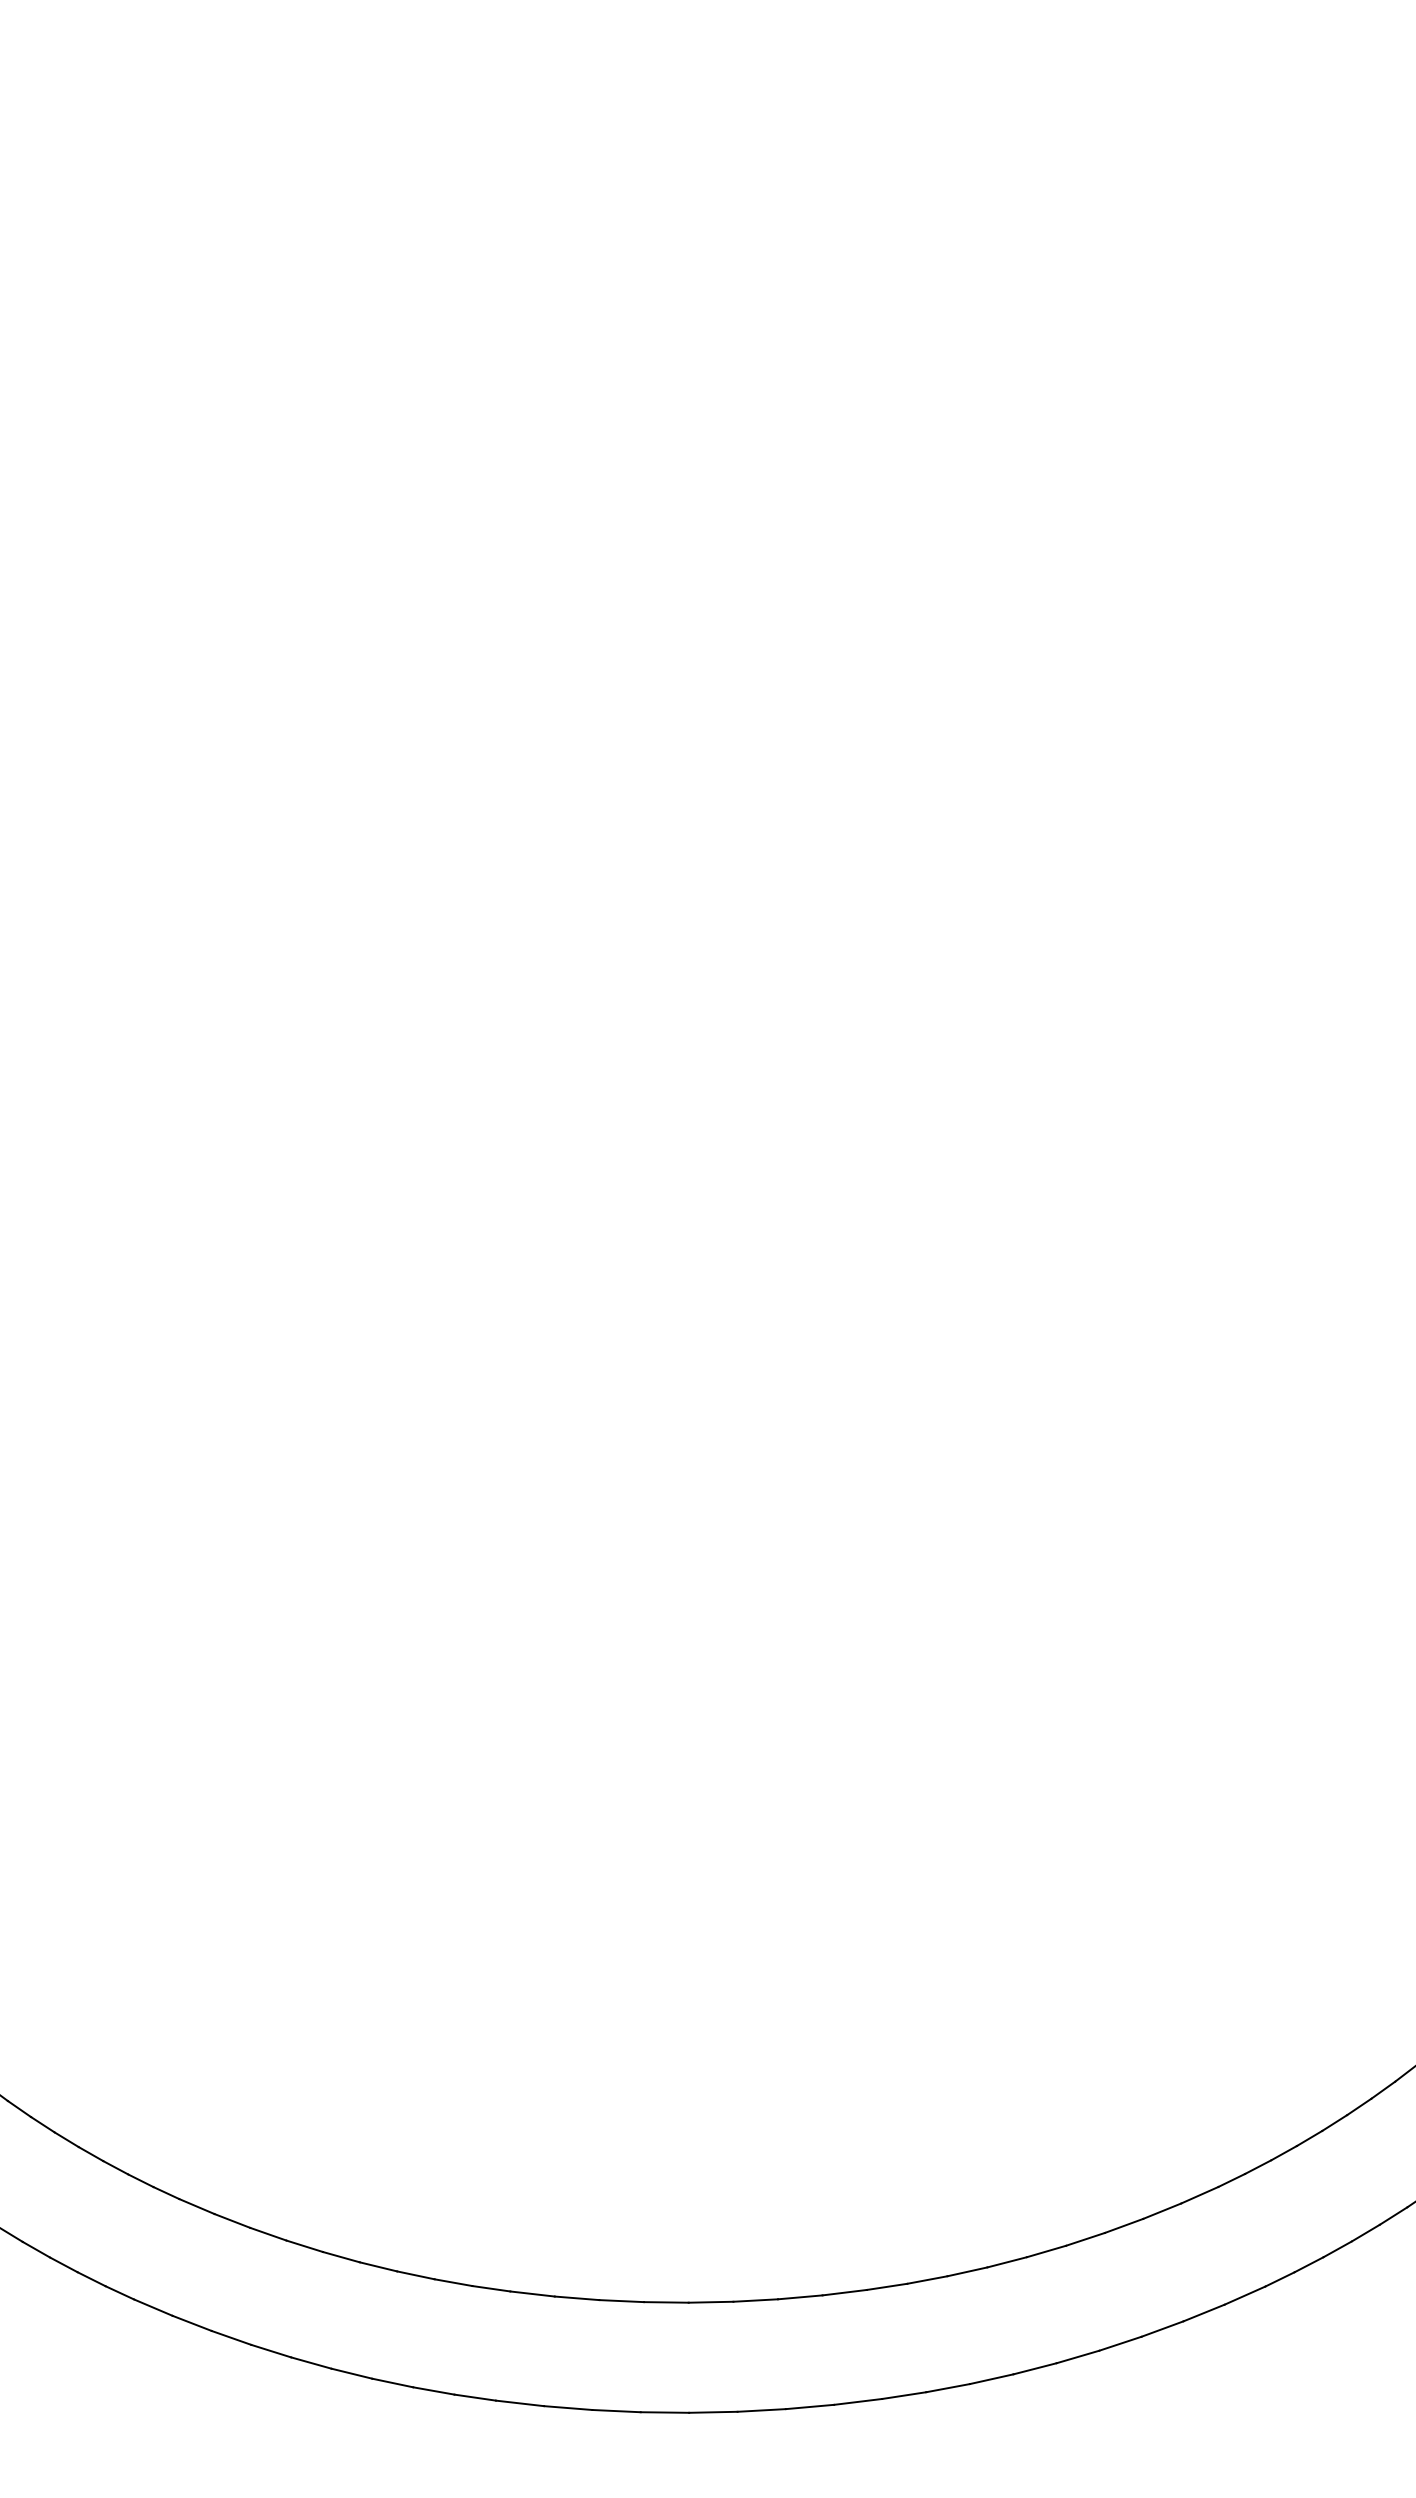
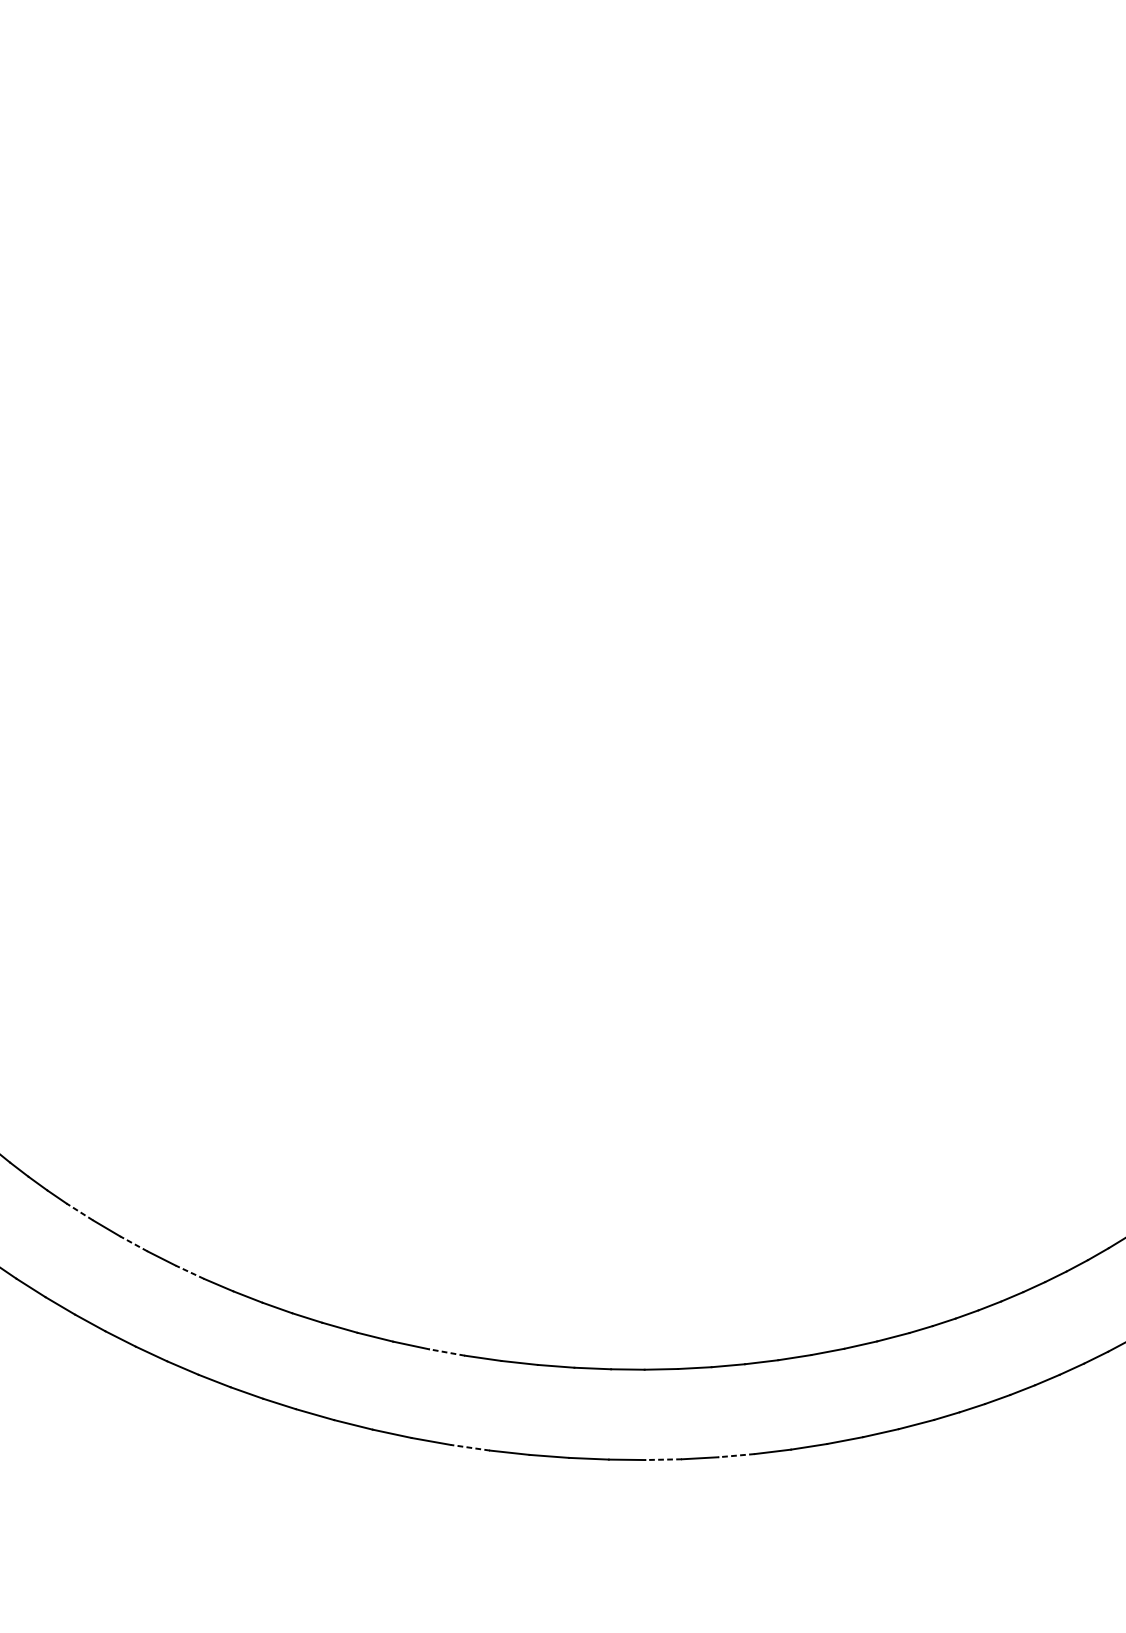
line: (196, 2206) -> (79, 1211), solid -> dashed
line: (267, 2234) -> (133, 1244), solid -> dashed
line: (340, 2257) -> (189, 1272), solid -> dashed
line: (665, 2302) -> (446, 1352), solid -> dashed
line: (1034, 2368) -> (736, 1455), solid -> dashed
line: (947, 2388) -> (663, 1459), solid -> dashed
line: (712, 2412) -> (469, 1447), solid -> dashed

